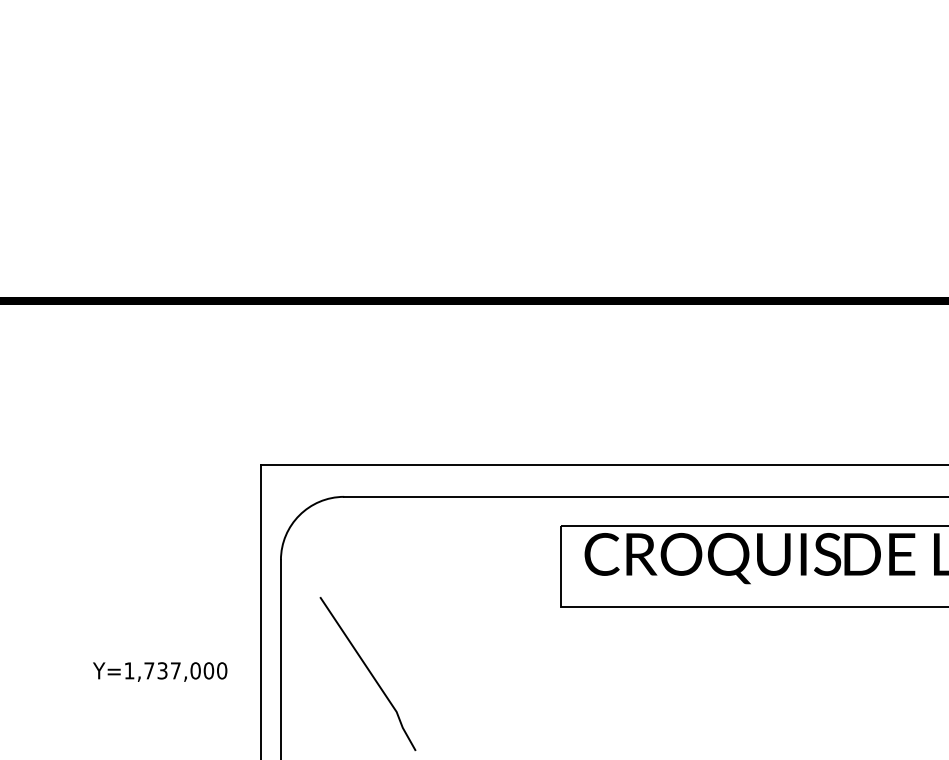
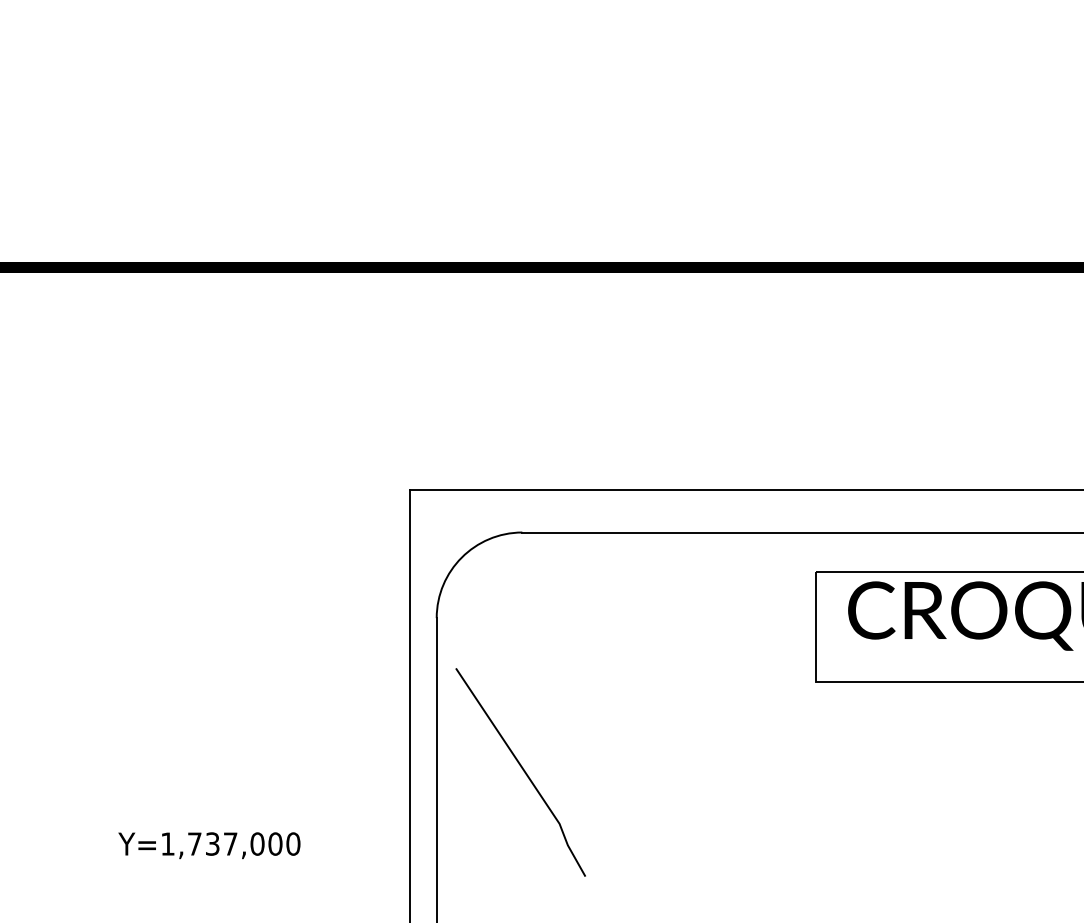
text: (160, 671) -> (209, 844), moved
line: (369, 673) -> (522, 771), moved

